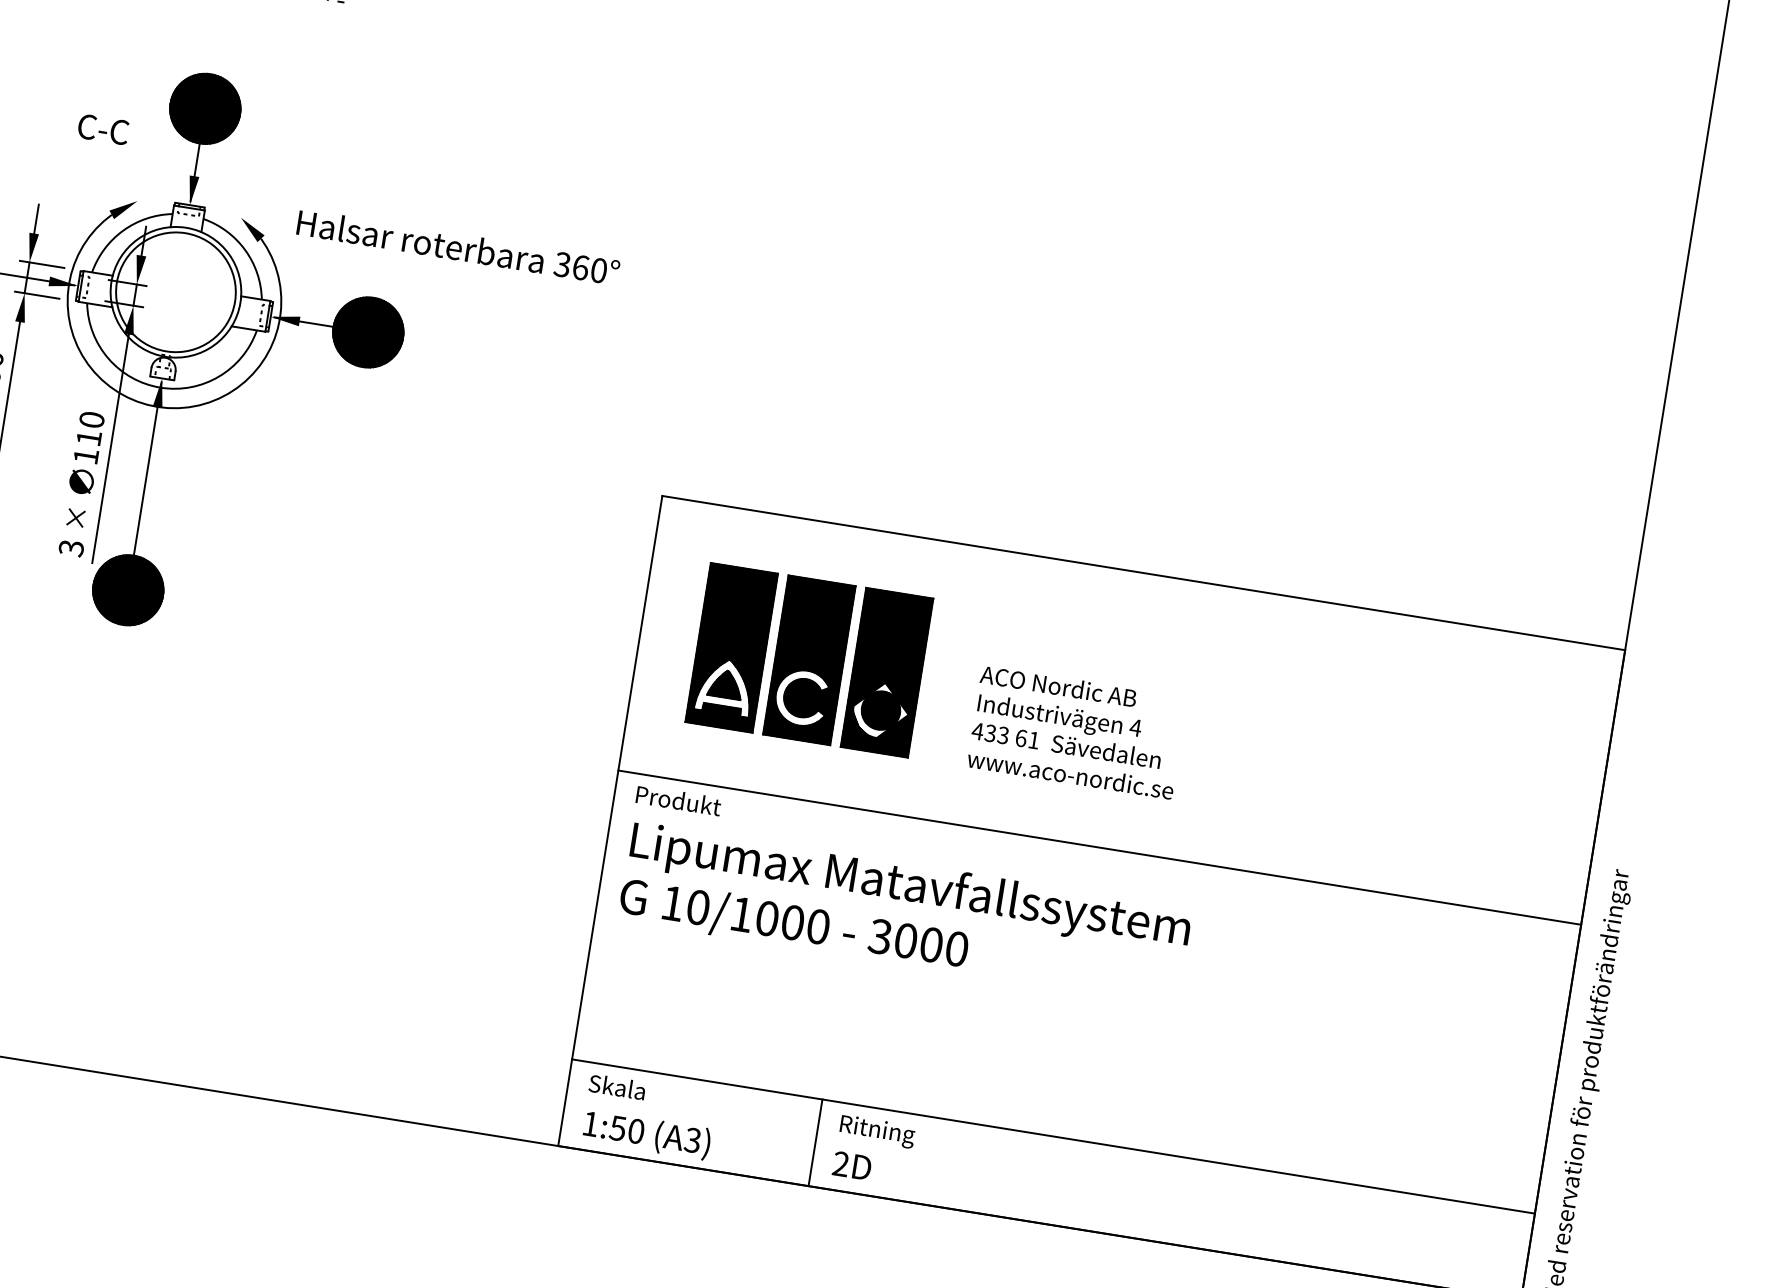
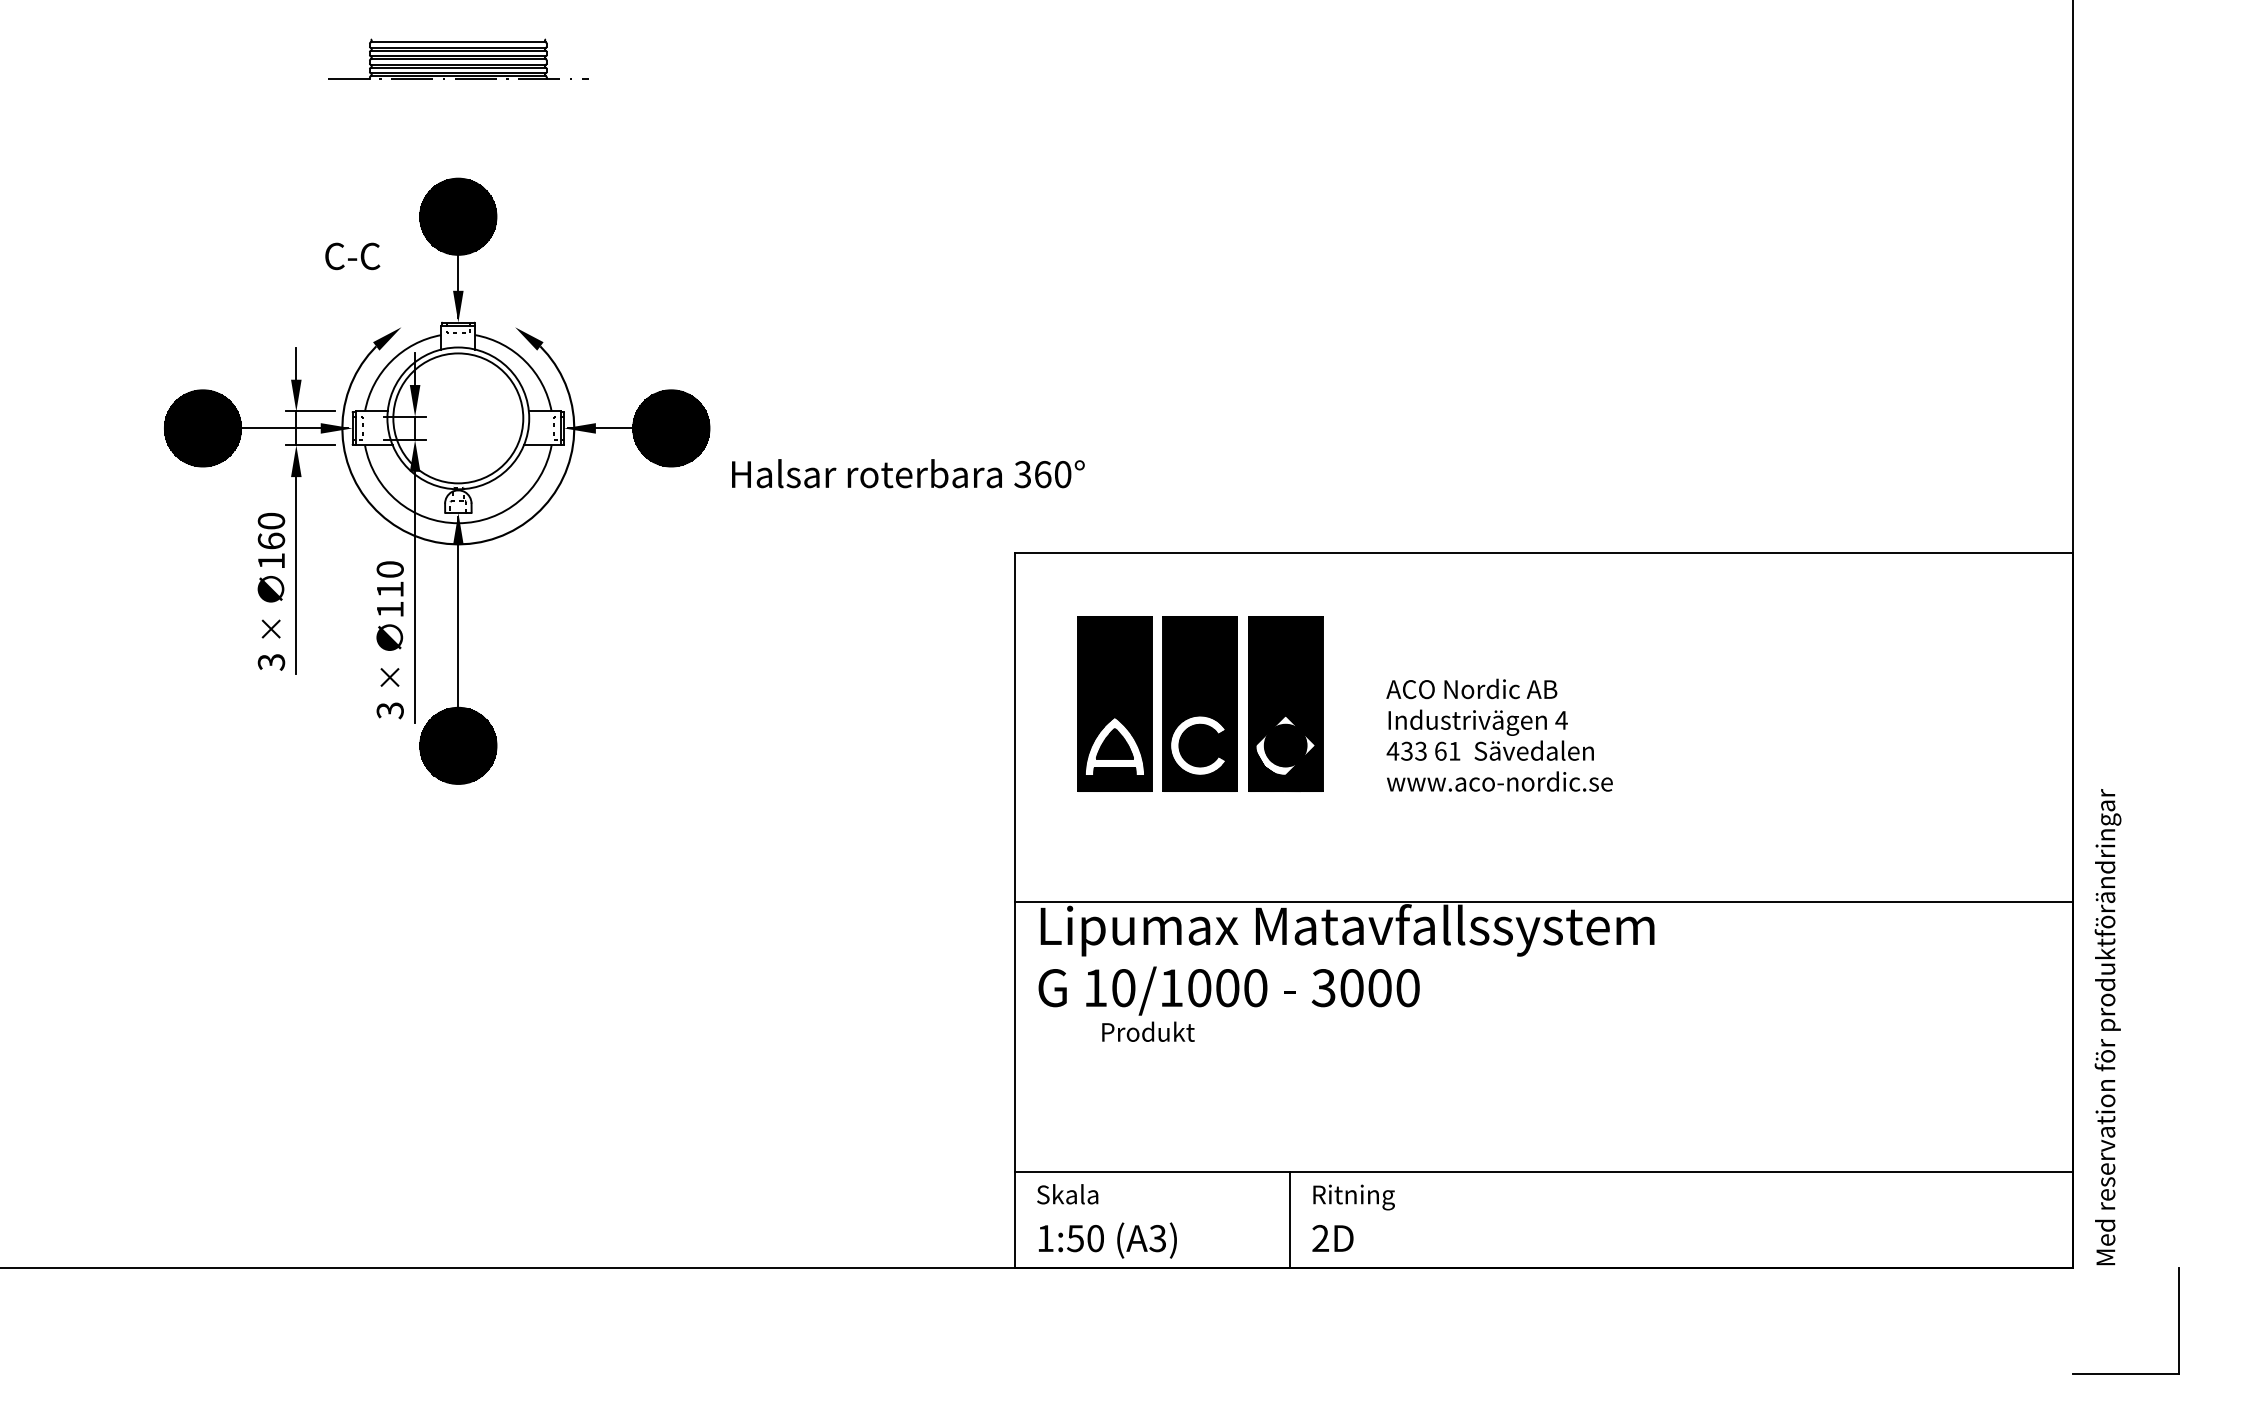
text: (458, 247) -> (908, 473), moved
text: (678, 800) -> (1148, 1031), moved
line: (1099, 847) -> (1543, 901), moved

